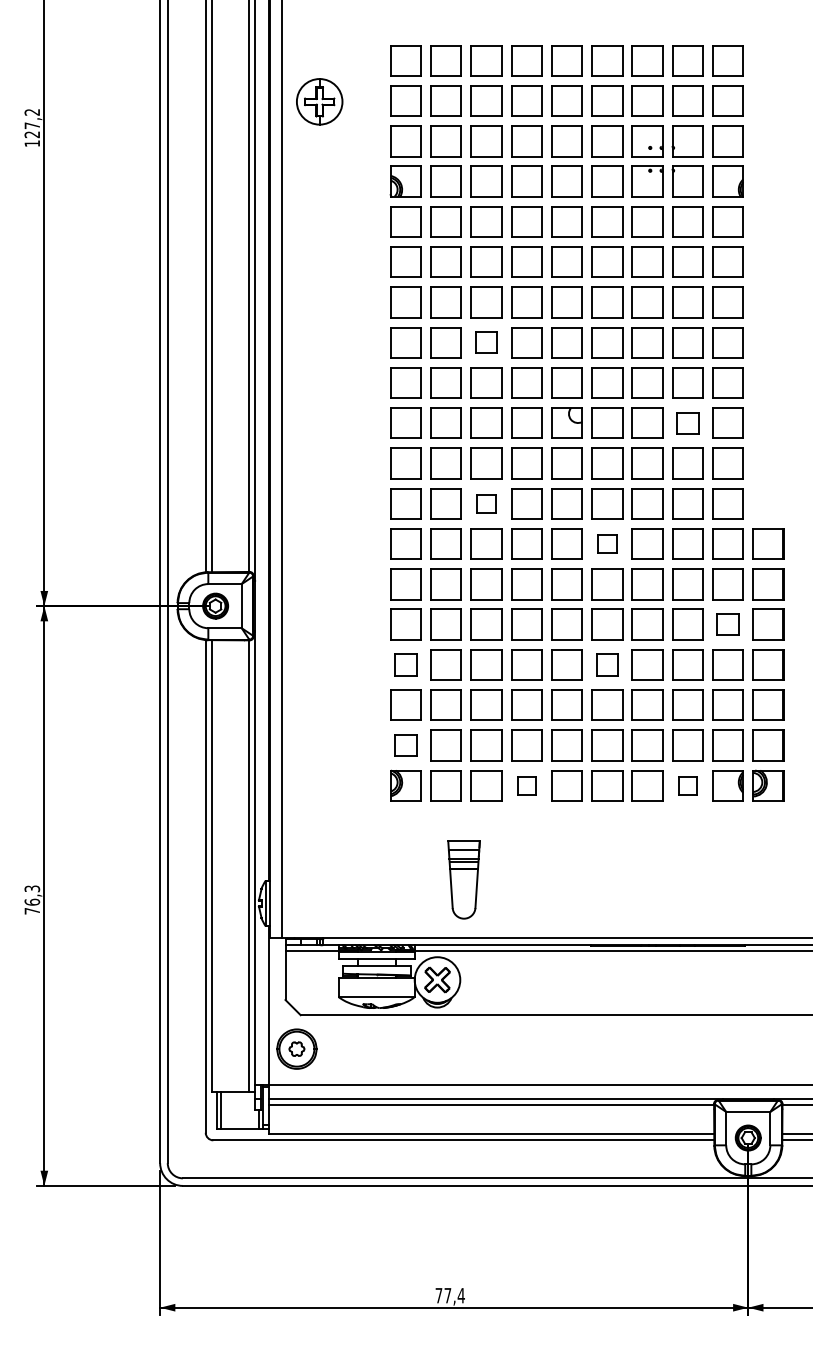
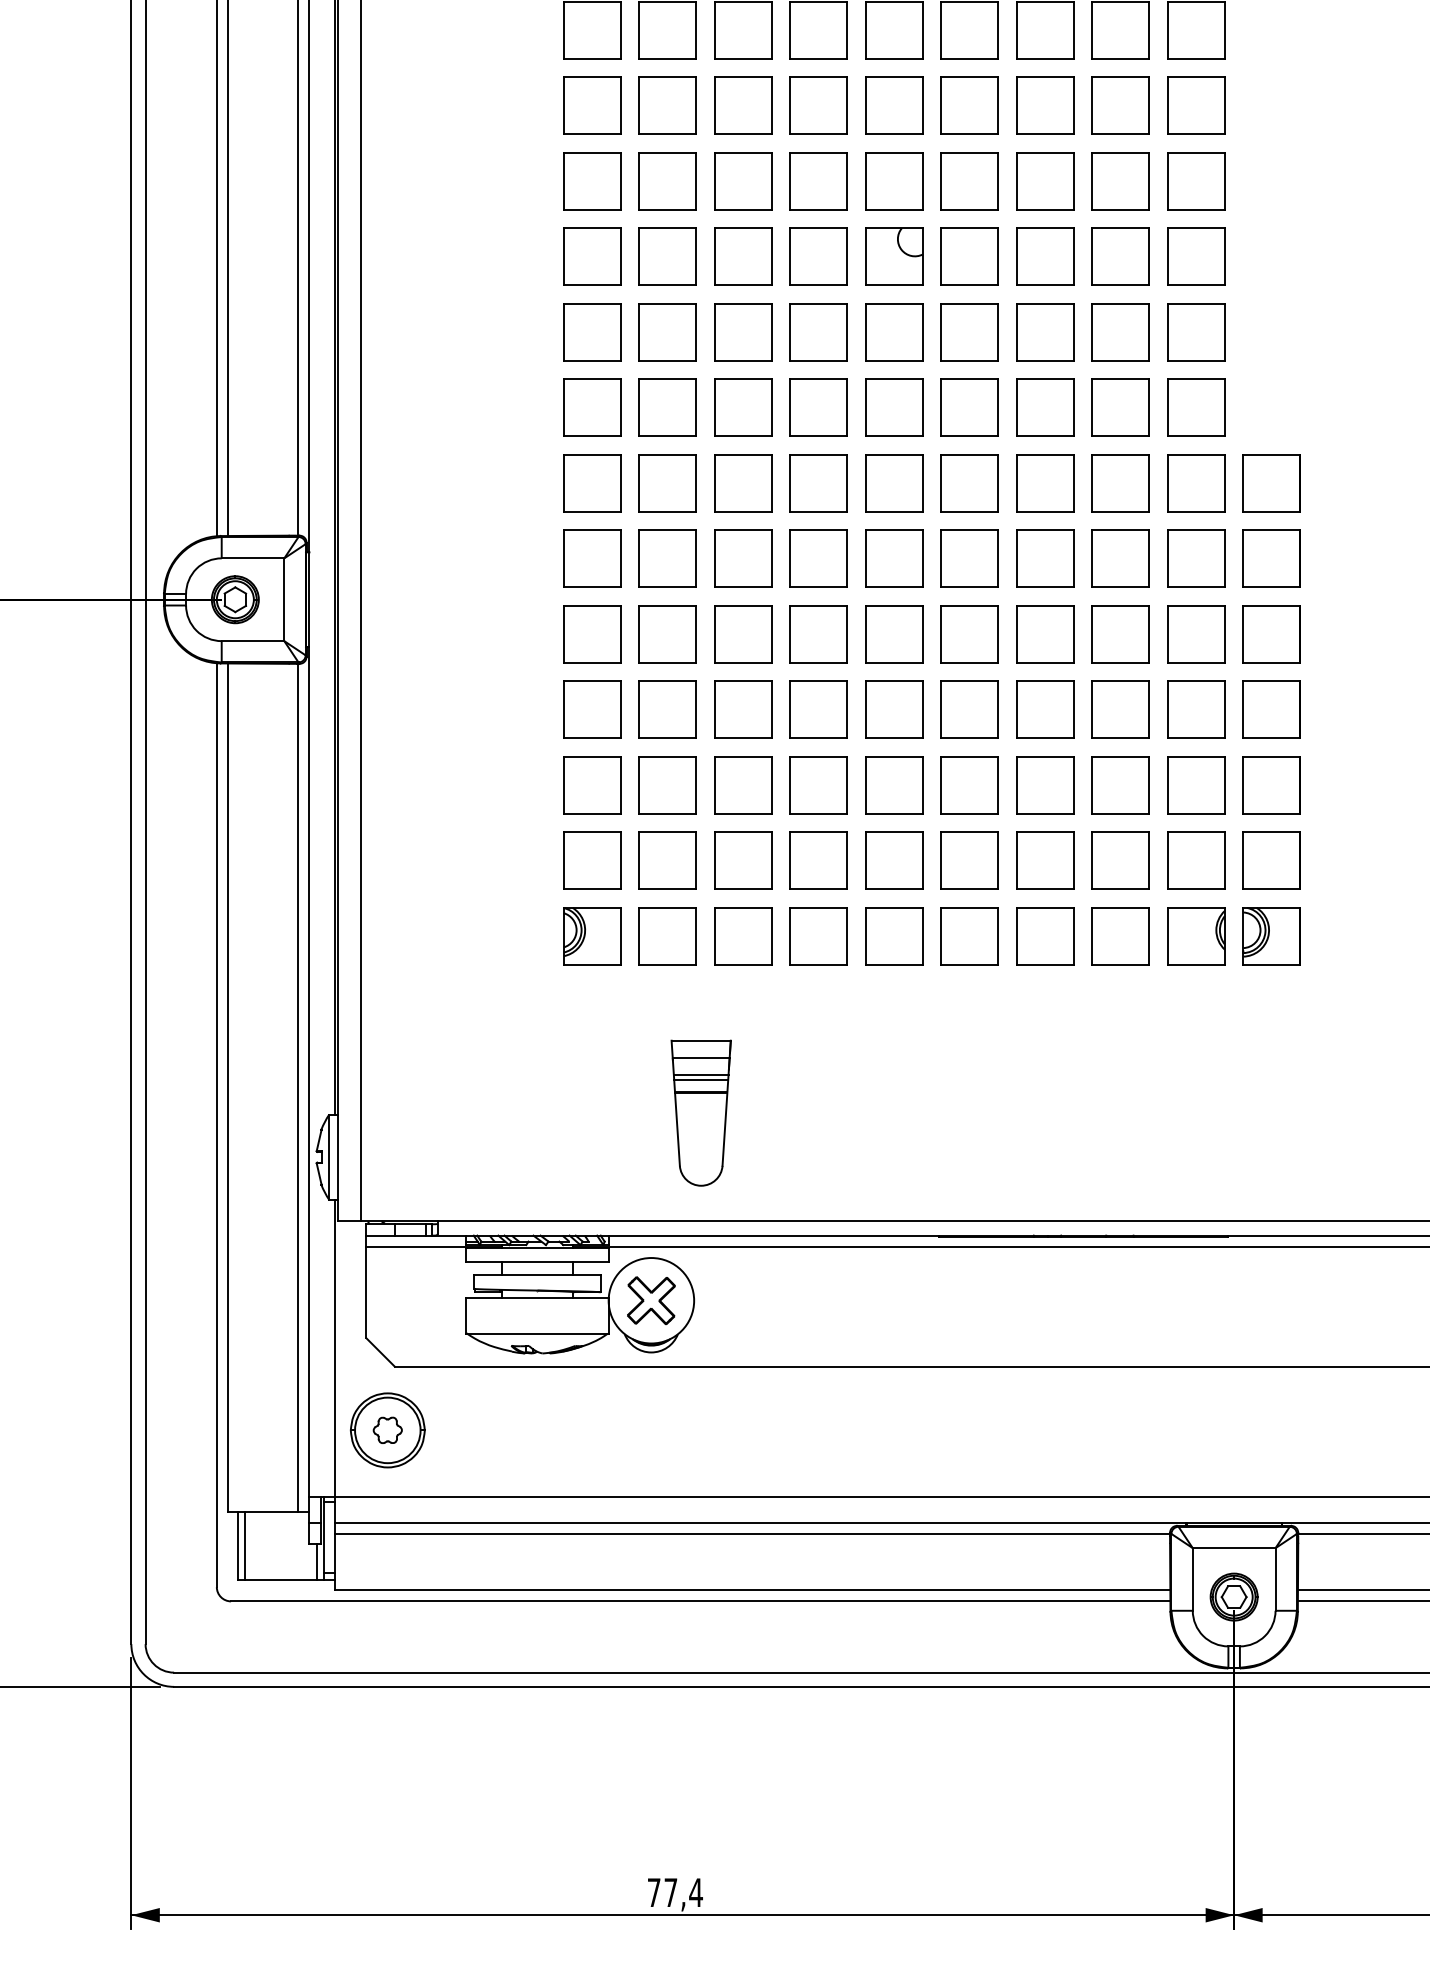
part: (486, 342) -> (743, 105), size x1.43
part: (687, 422) -> (1120, 255), size x1.43
part: (486, 503) -> (743, 407), size x1.67
part: (607, 543) -> (970, 482), size x1.67
part: (727, 624) -> (1195, 634), size x1.43
part: (405, 664) -> (591, 709), size x1.43
part: (607, 664) -> (970, 709), size x1.43
part: (405, 745) -> (591, 861), size x1.43
part: (526, 785) -> (818, 936), size x1.67
part: (687, 785) -> (1120, 936), size x1.67

